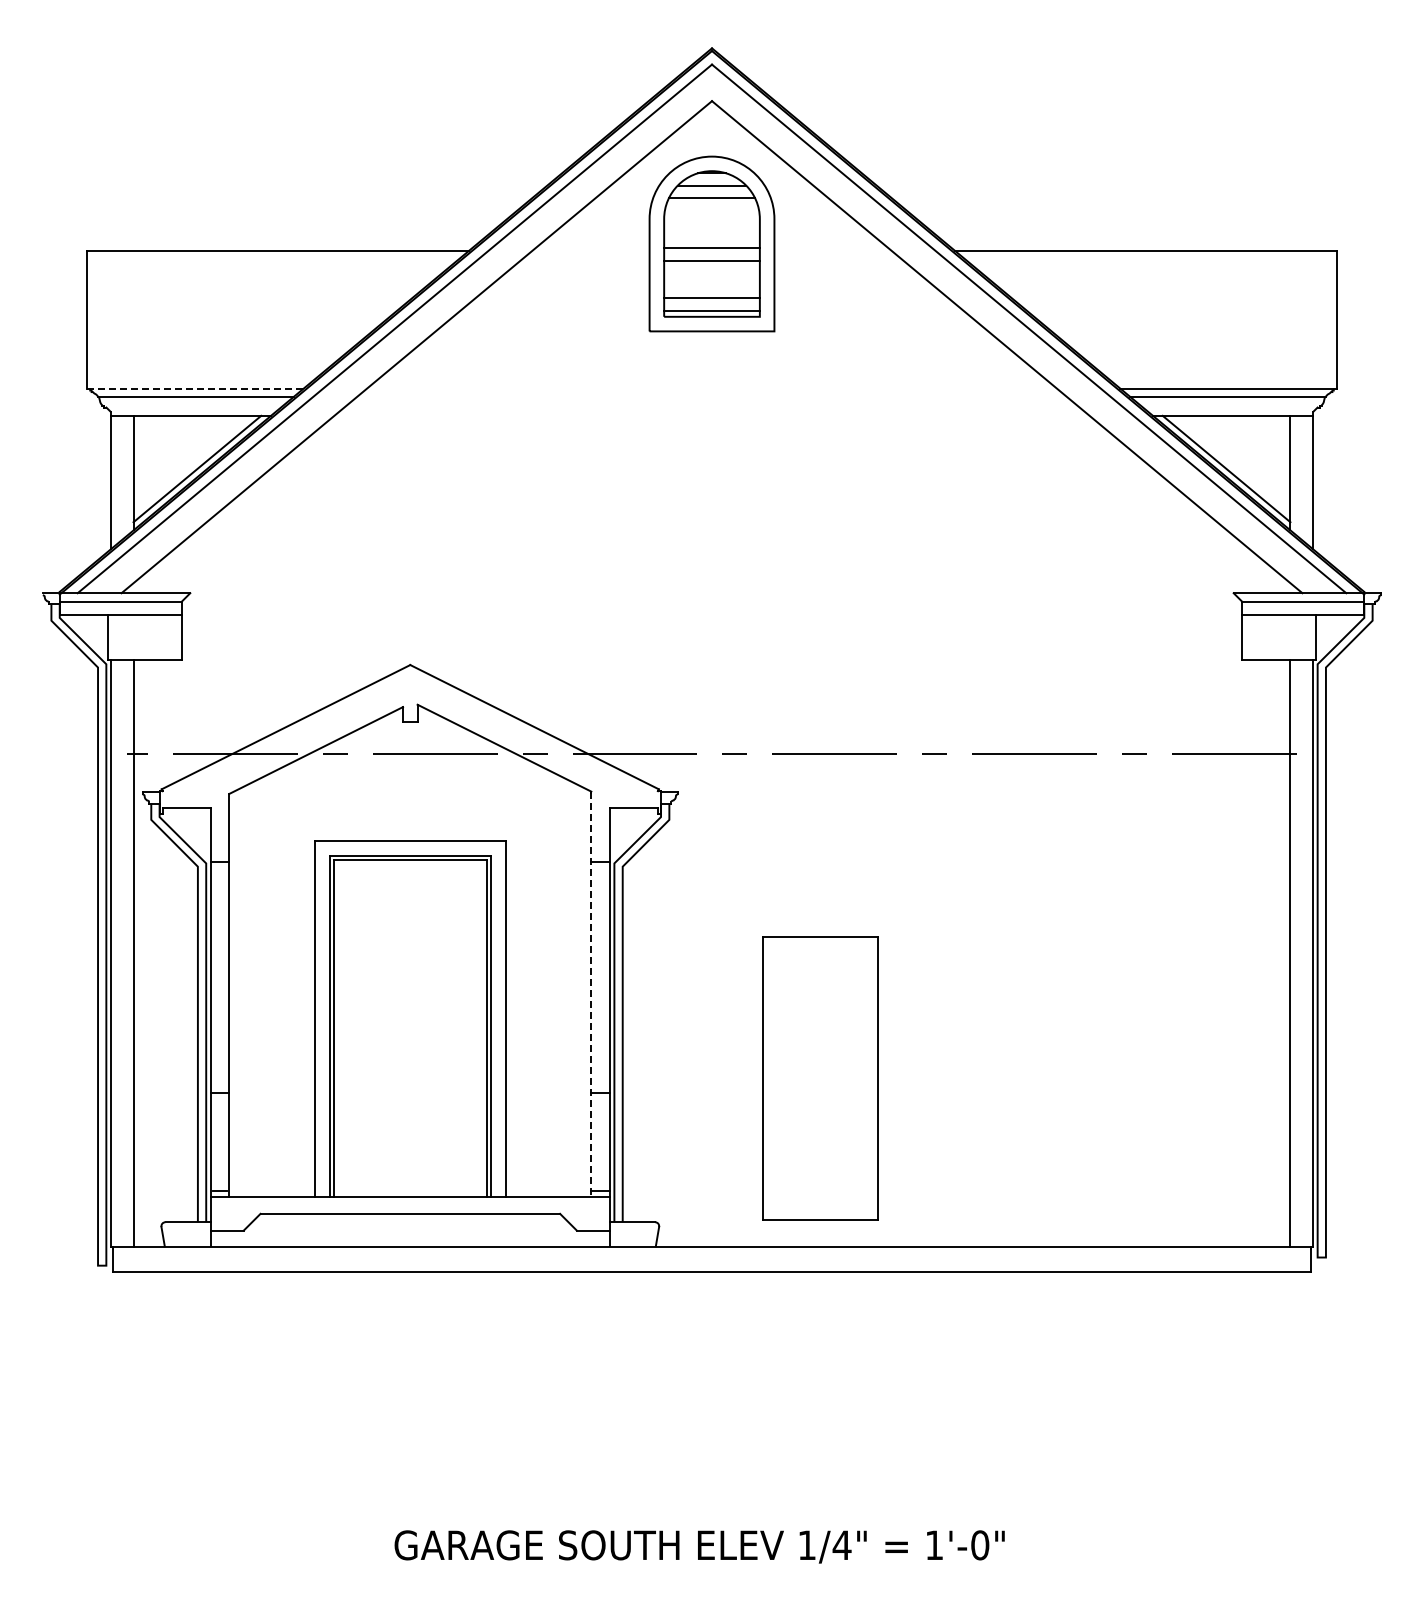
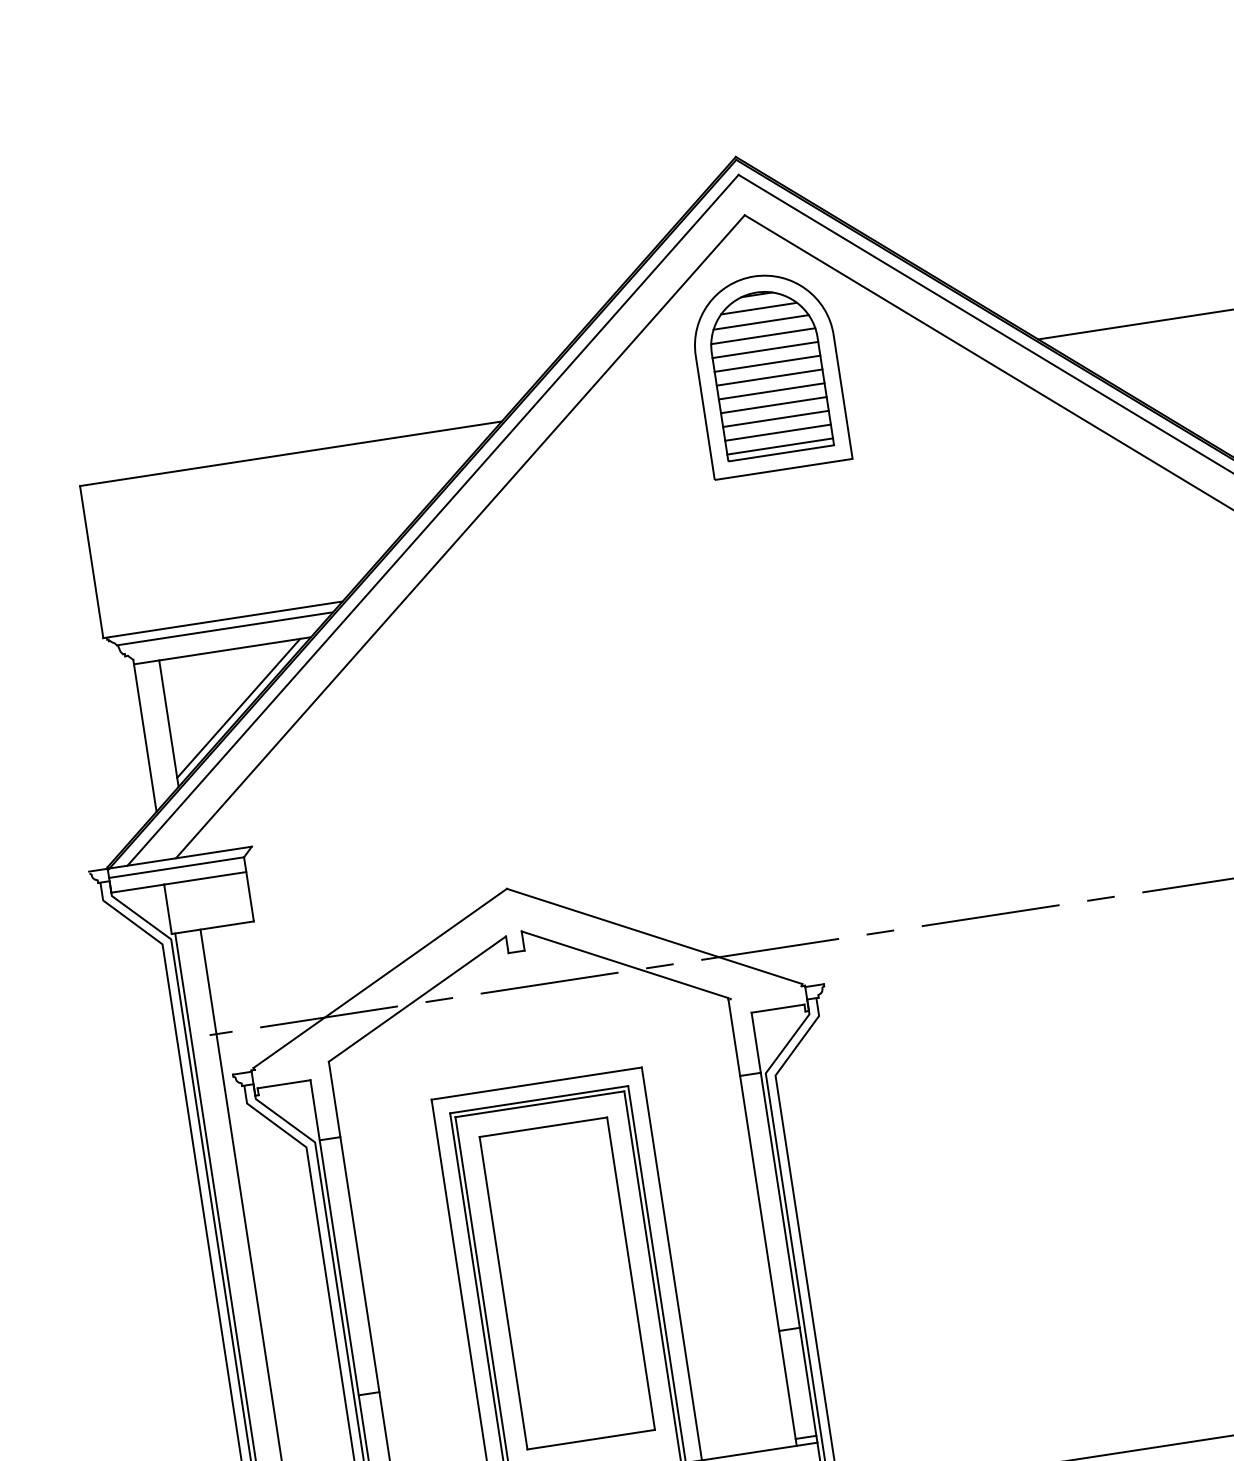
line: (711, 210) -> (762, 336), added
line: (711, 223) -> (764, 350), added
line: (711, 235) -> (766, 363), added
line: (711, 273) -> (773, 405), added
line: (711, 285) -> (775, 418), added
line: (195, 388) -> (223, 619), dashed -> solid
line: (591, 994) -> (762, 1221), dashed -> solid
part: (820, 1078) -> (567, 1283), moved

